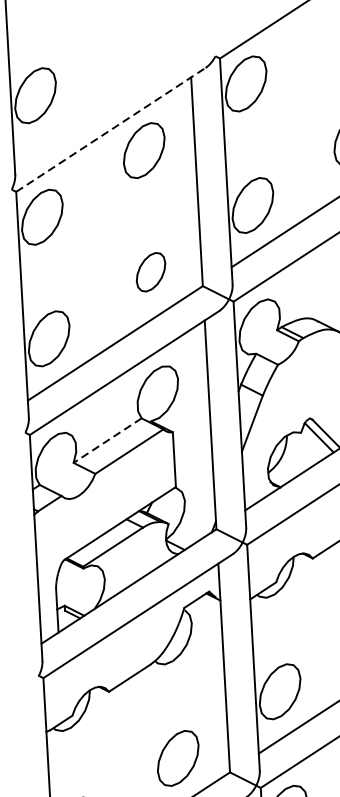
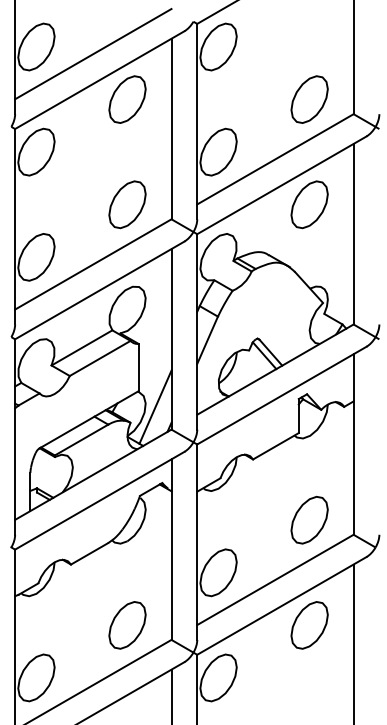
line: (102, 100) -> (93, 54), added
line: (110, 130) -> (99, 80), dashed -> solid
part: (151, 271) -> (127, 204), size x1.43
line: (107, 441) -> (81, 348), dashed -> solid
line: (196, 503) -> (155, 406), added

